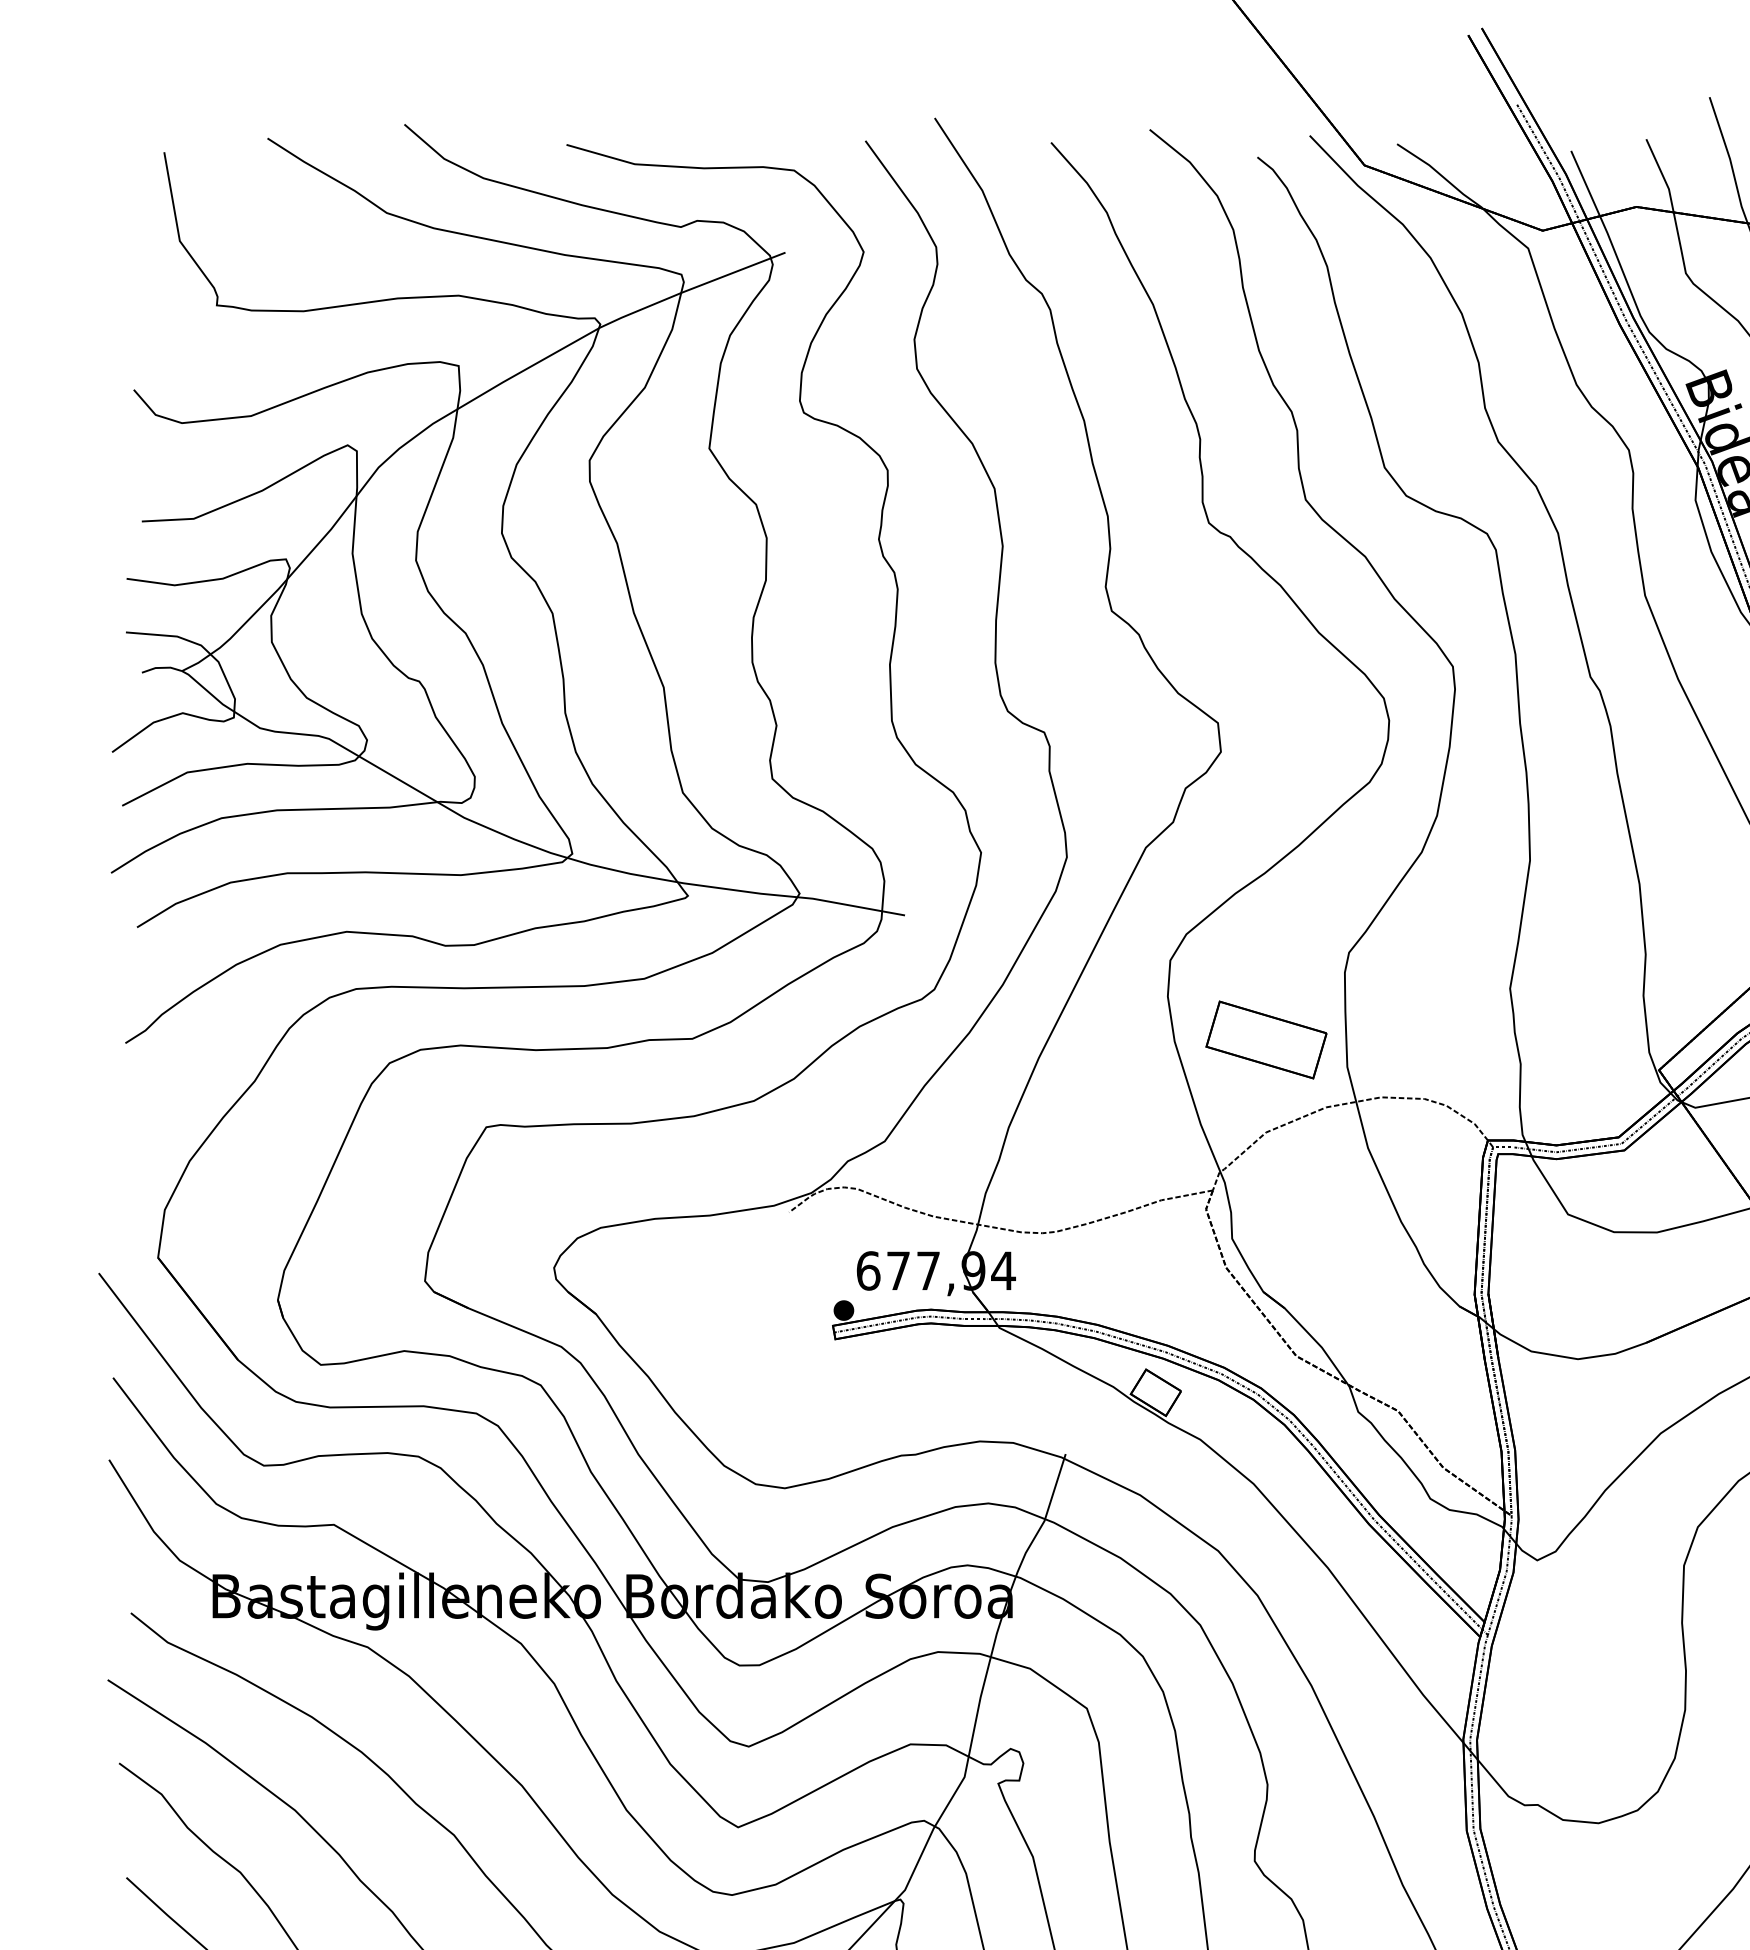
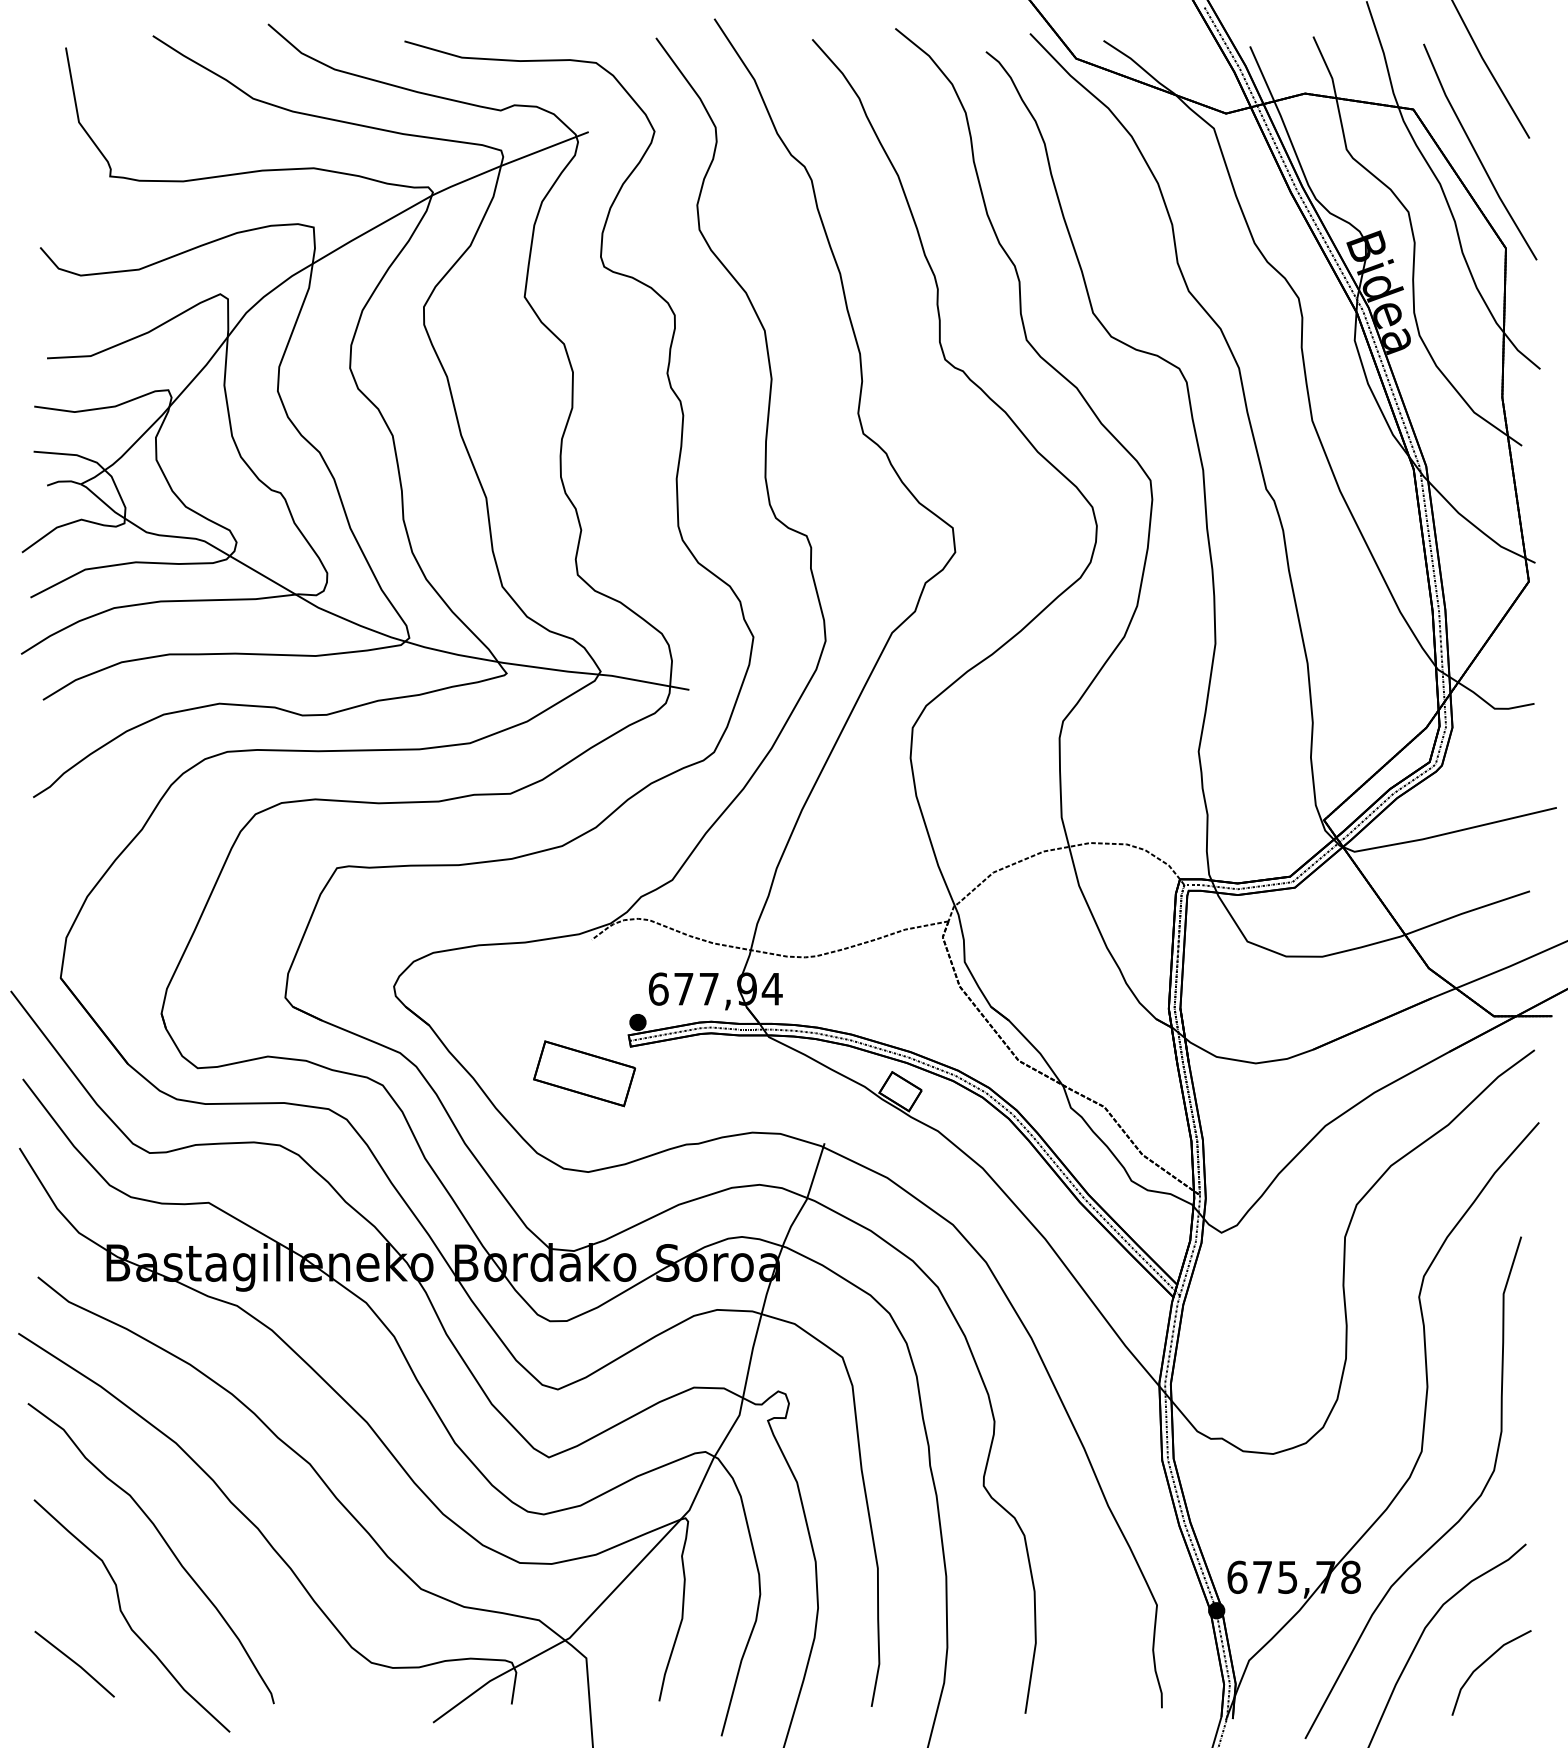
part: (1266, 1039) -> (584, 1073), moved

